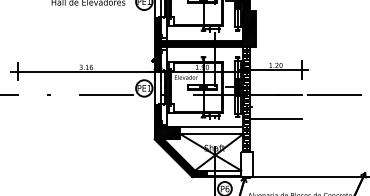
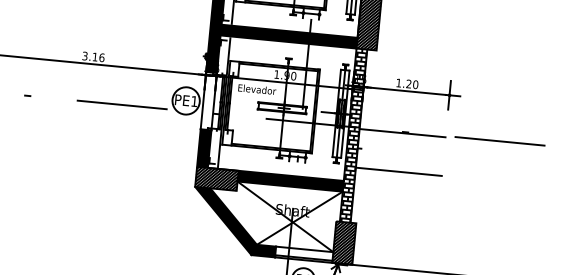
fill: (211, 130) -> (290, 181), added
hatch: (247, 164) -> (344, 242), added

